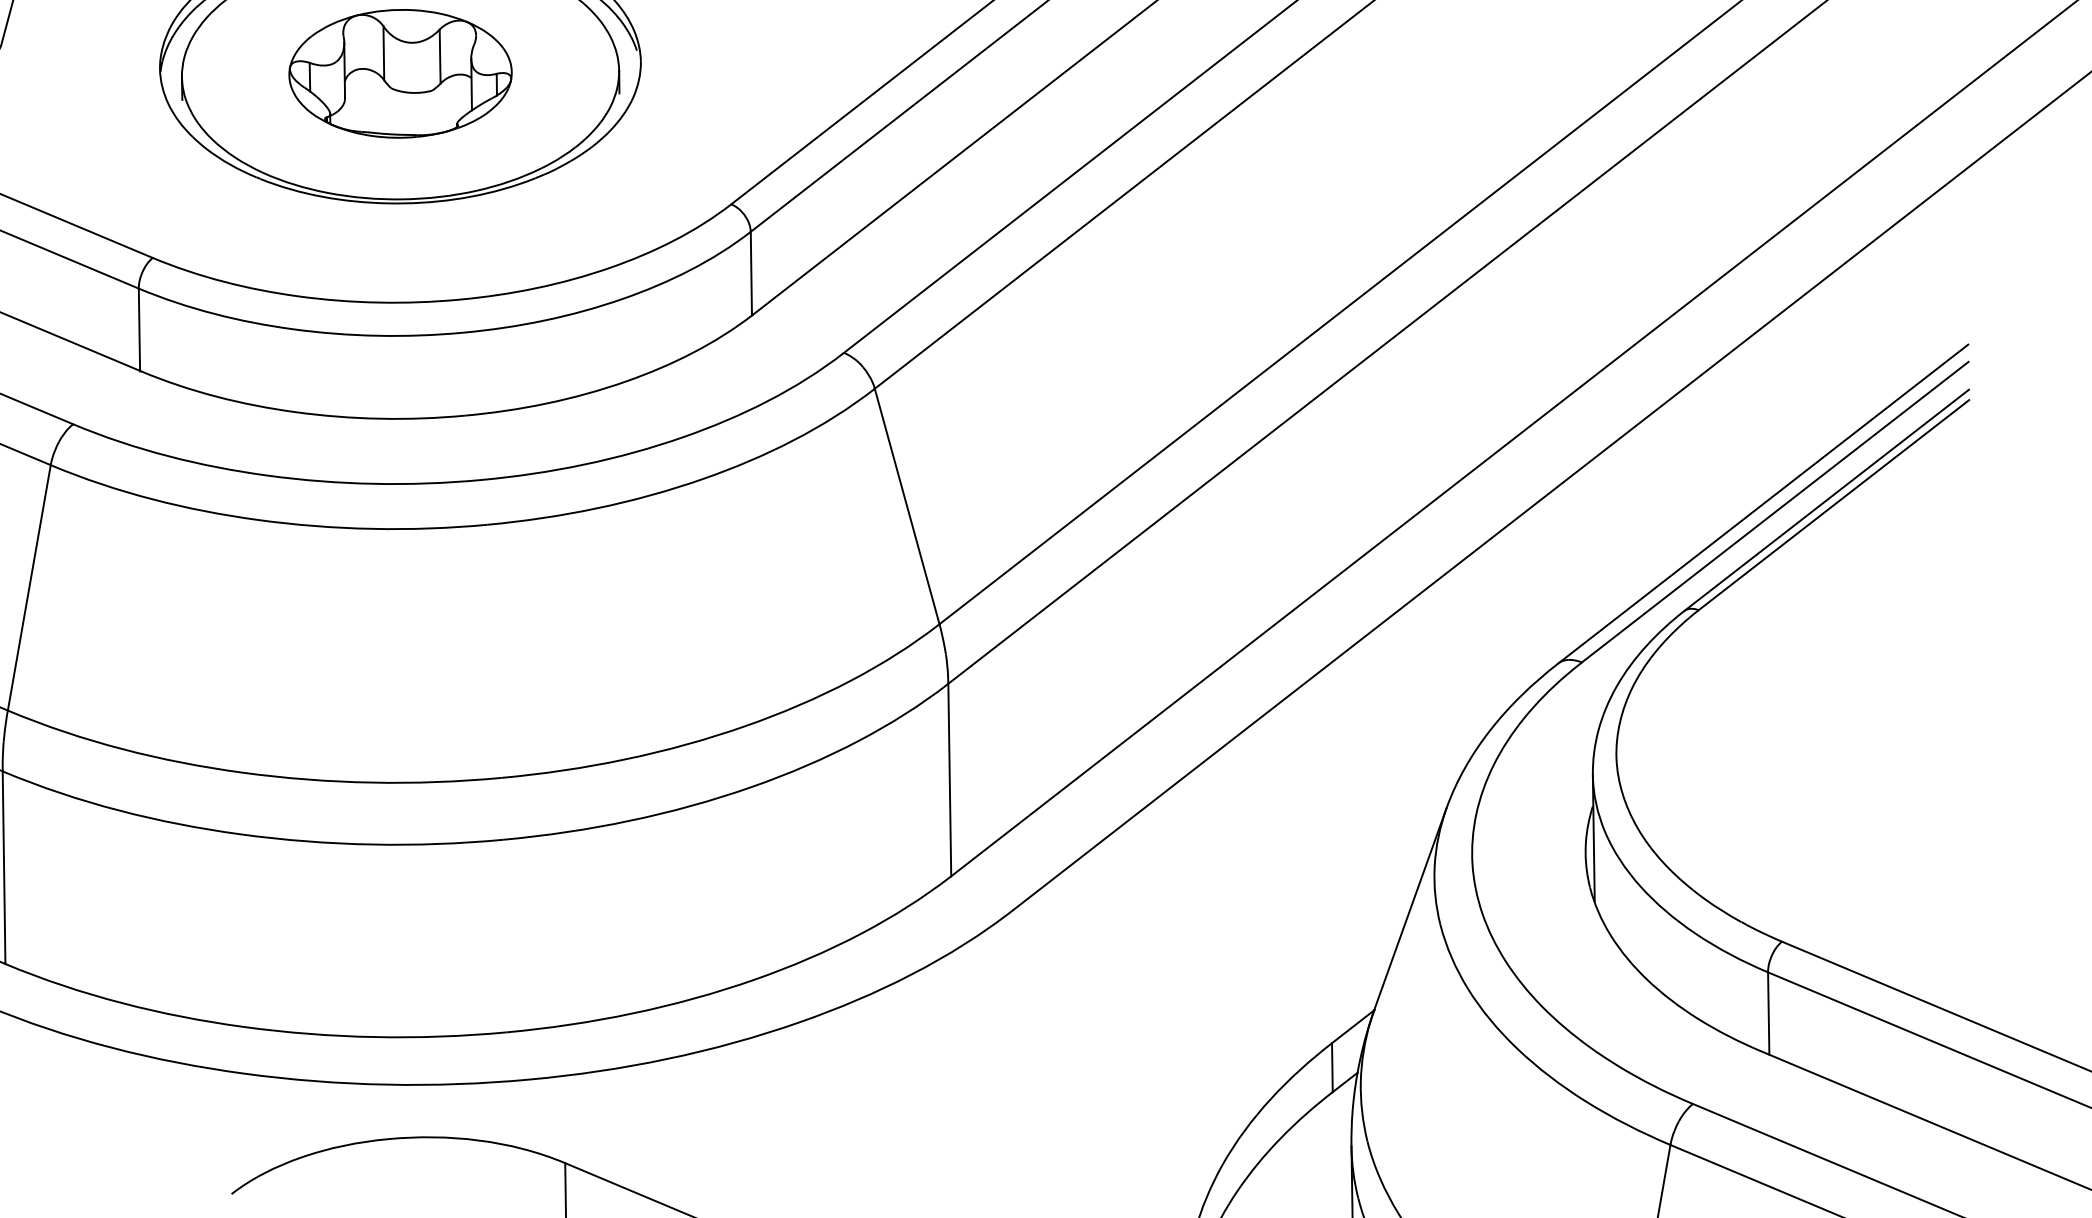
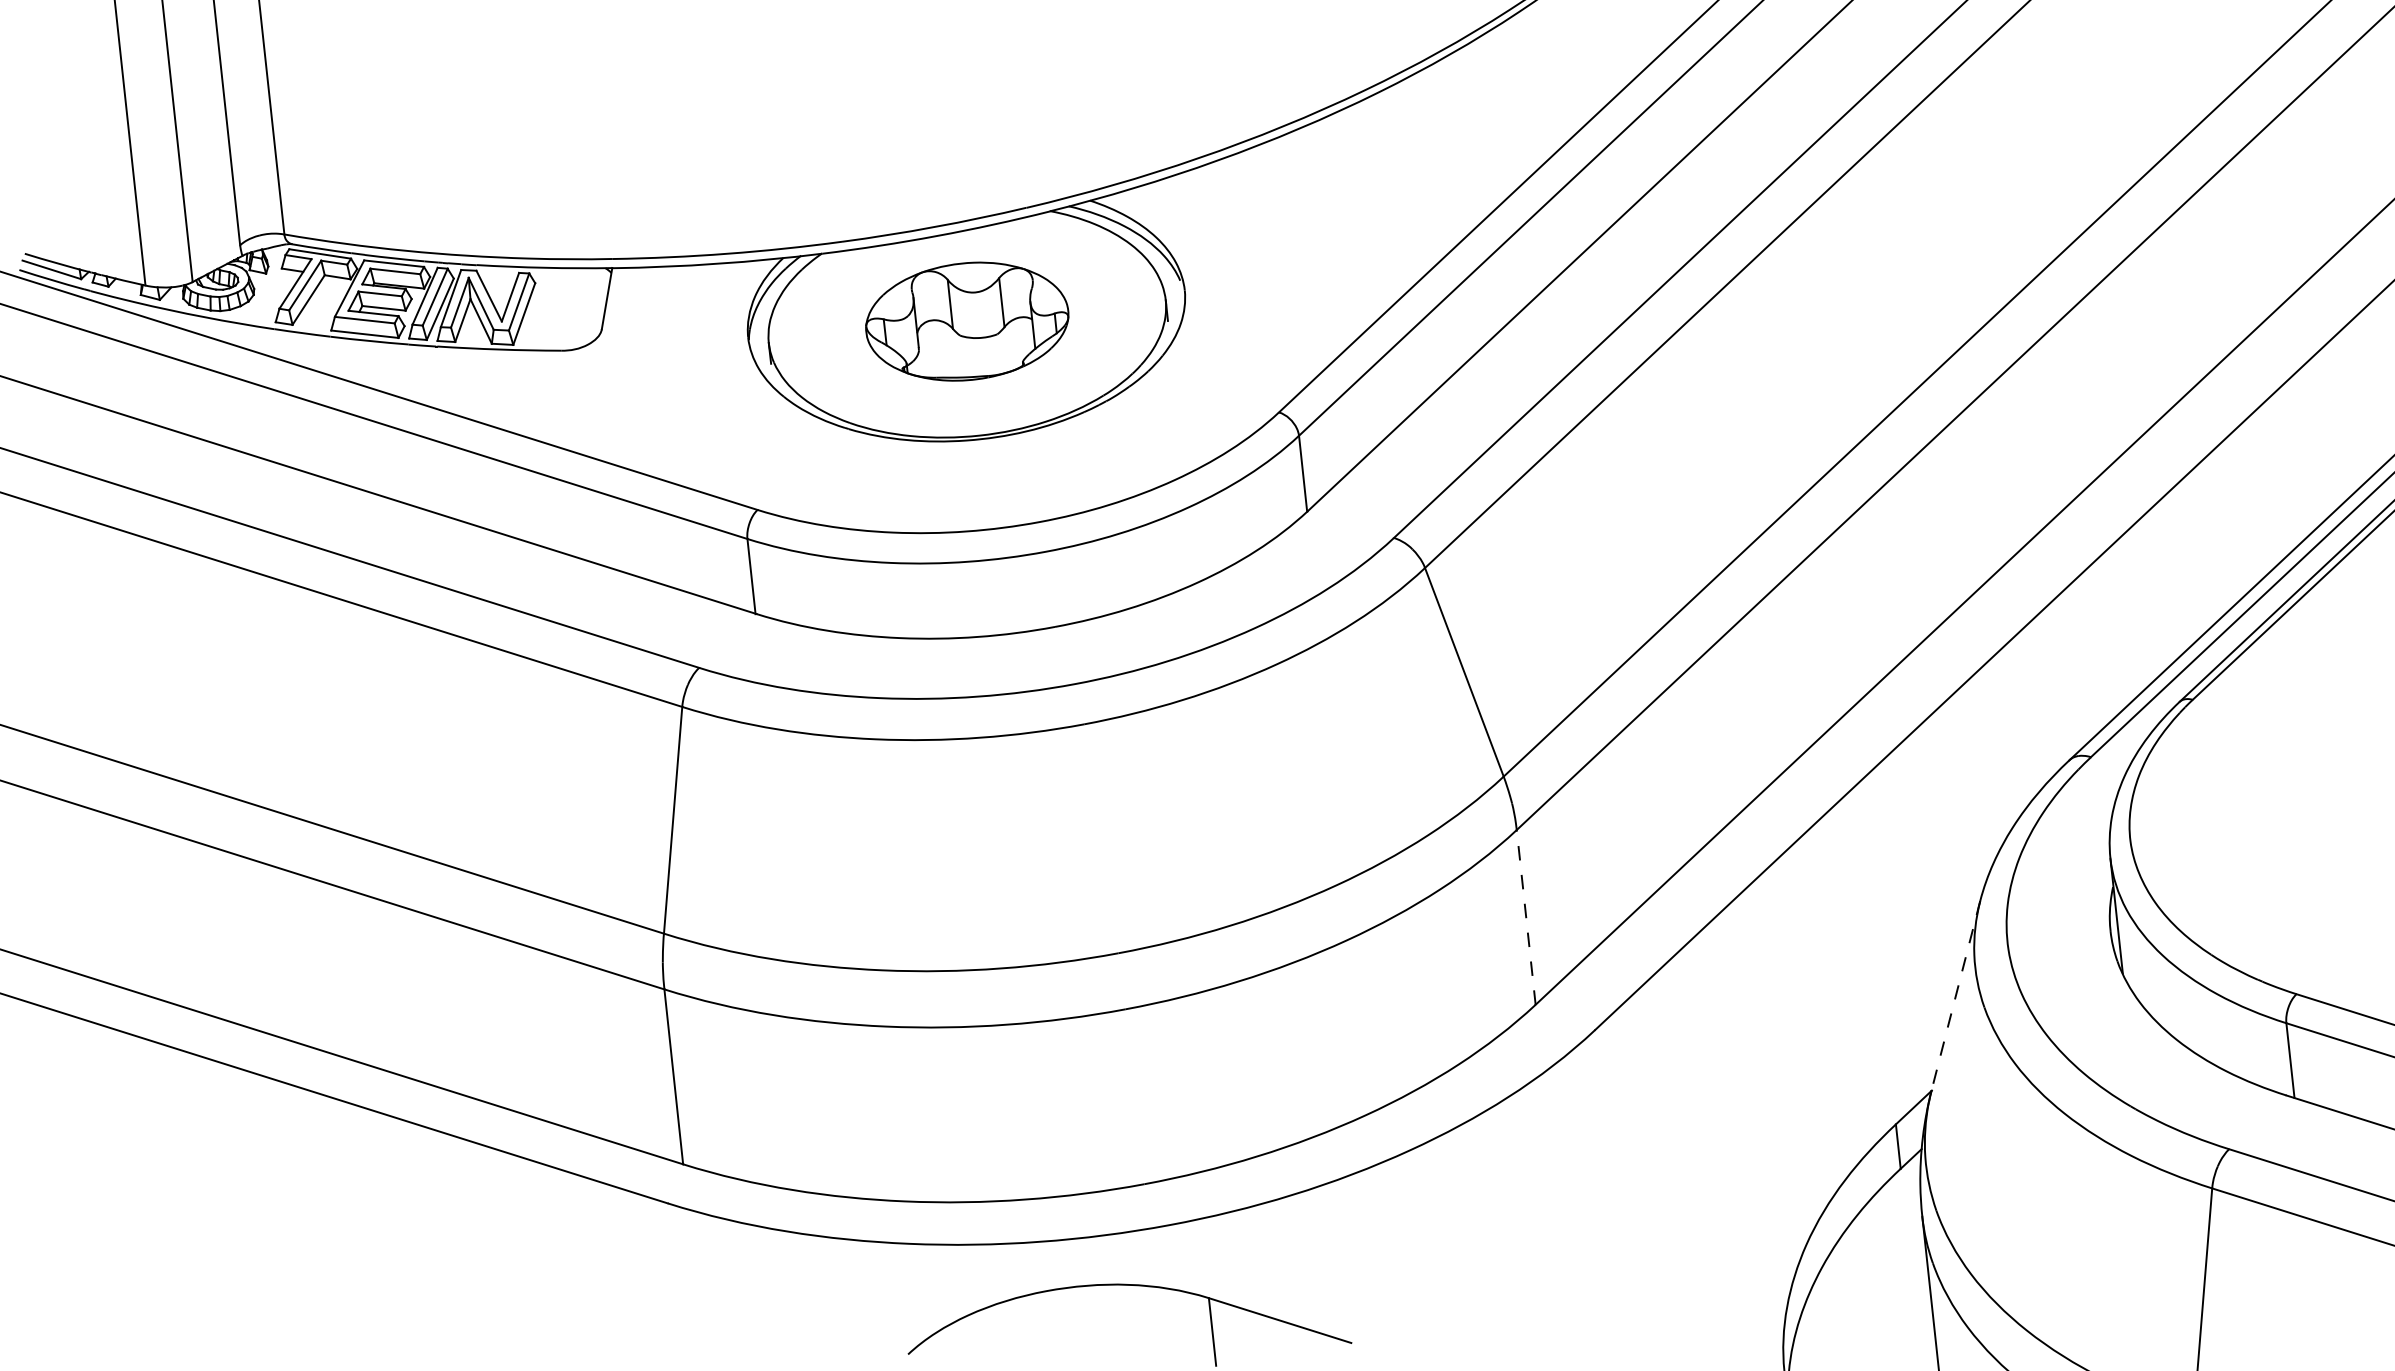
line: (950, 780) -> (1526, 917), solid -> dashed
line: (1410, 908) -> (1955, 995), solid -> dashed

